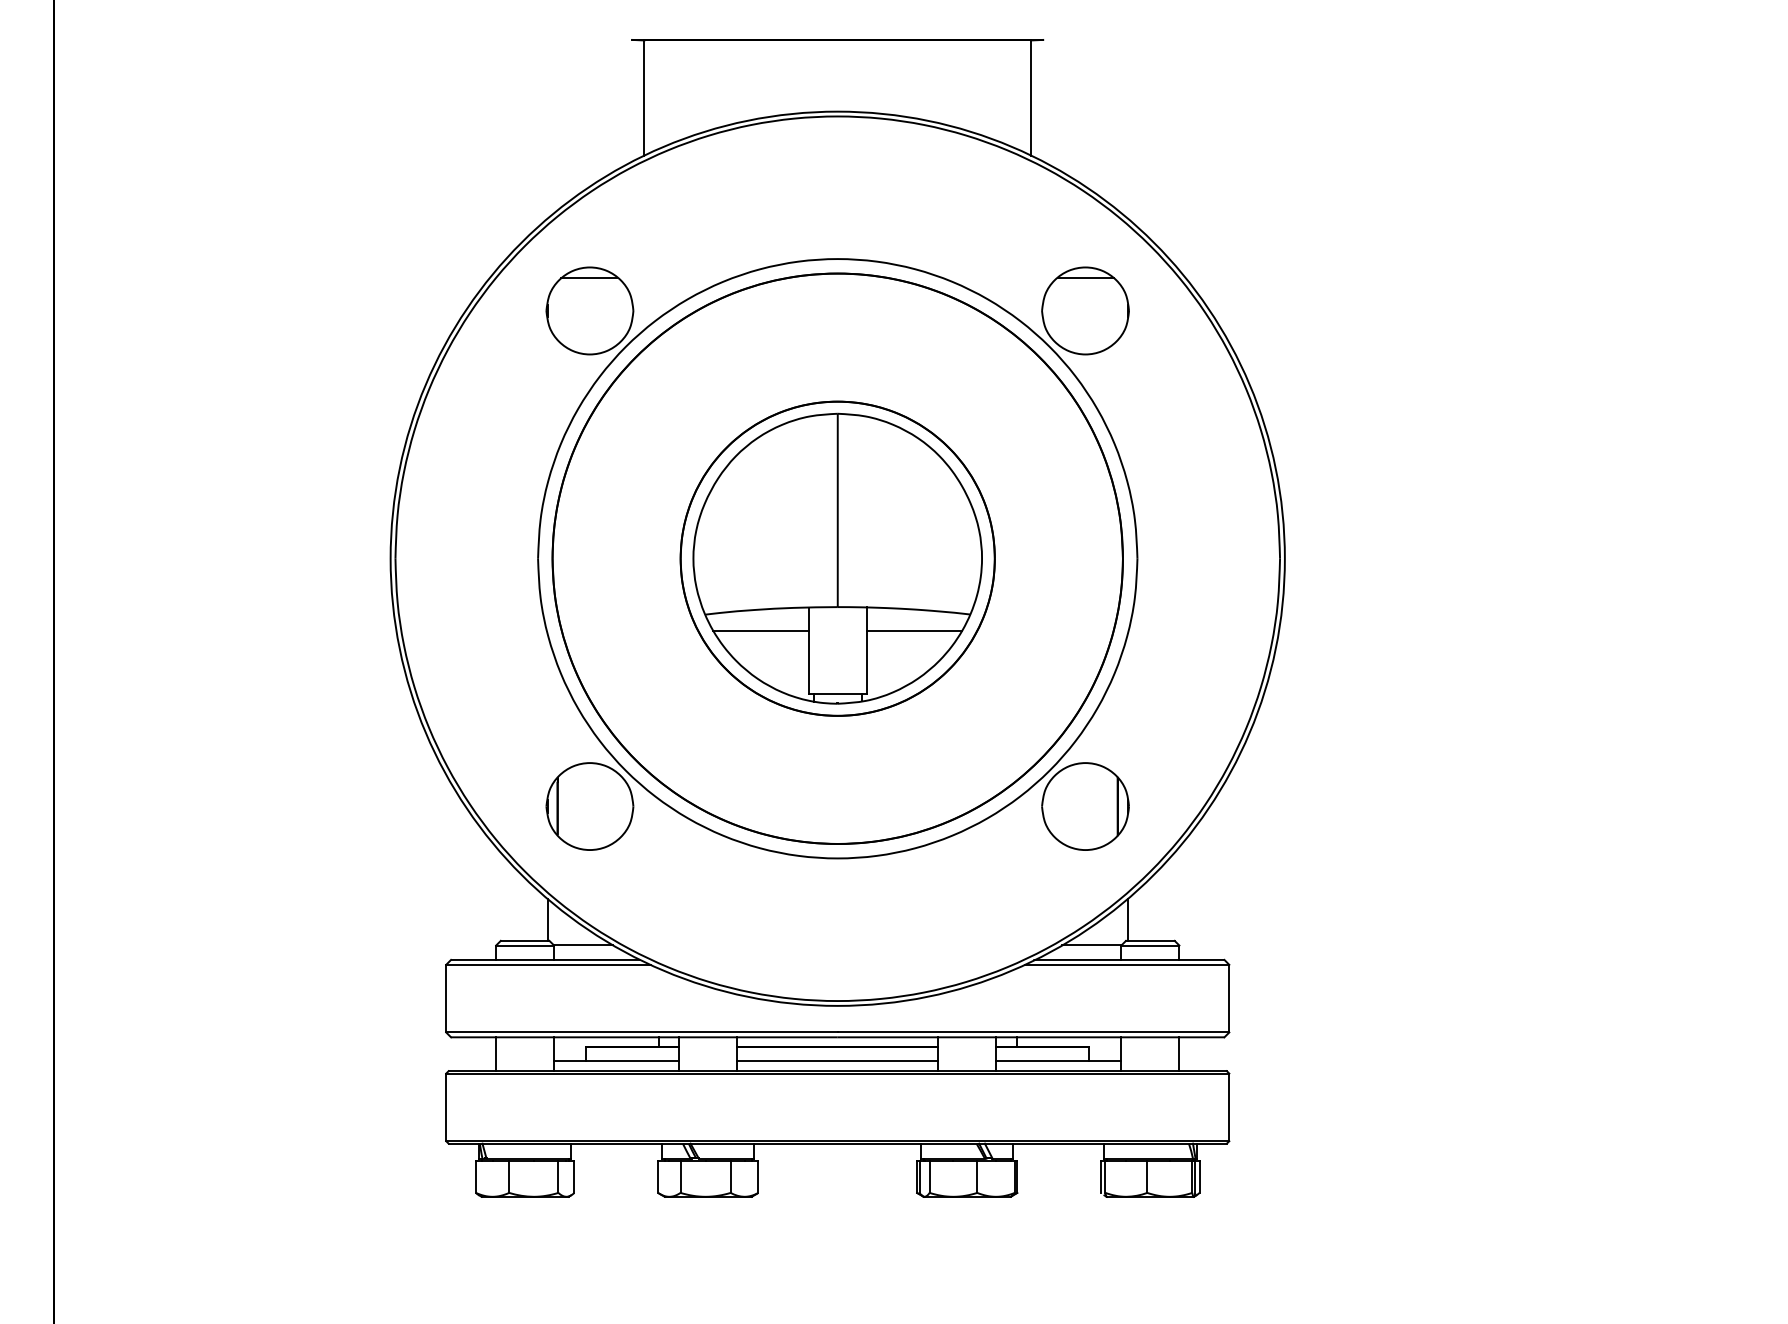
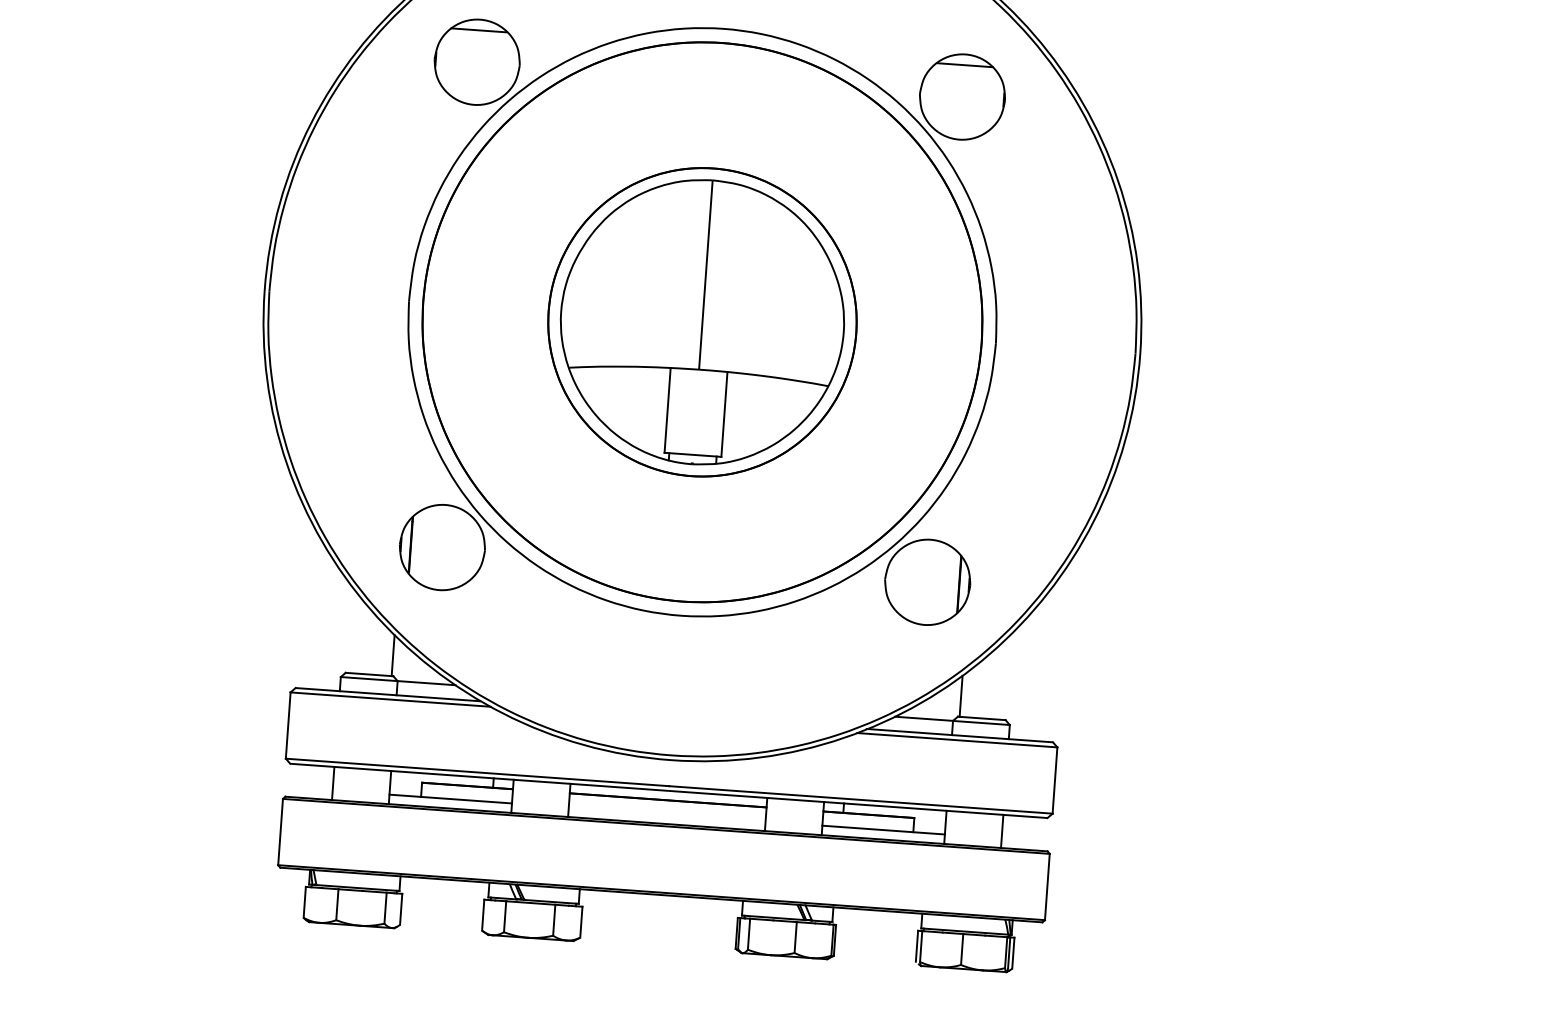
line: (760, 631) -> (621, 388), removed
line: (914, 631) -> (772, 398), removed
line: (837, 1061) -> (666, 814), removed

